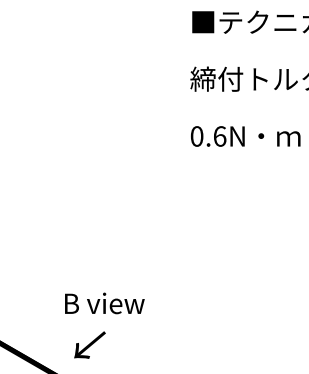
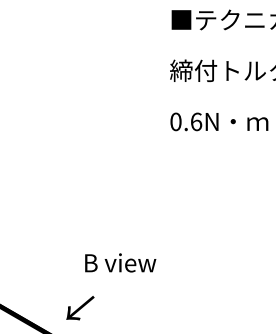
text: (104, 302) -> (120, 262), moved

